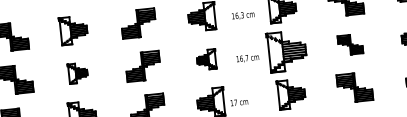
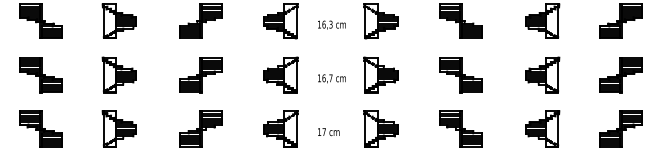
part: (350, 45) -> (460, 75), size x1.43
part: (286, 50) -> (380, 74), size x0.71
part: (206, 59) -> (280, 74), size x1.43
part: (77, 72) -> (118, 74), size x1.43
text: (239, 102) -> (328, 132), moved

